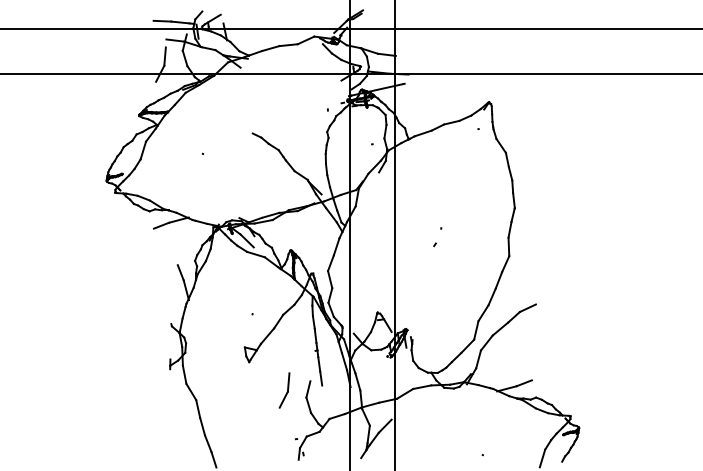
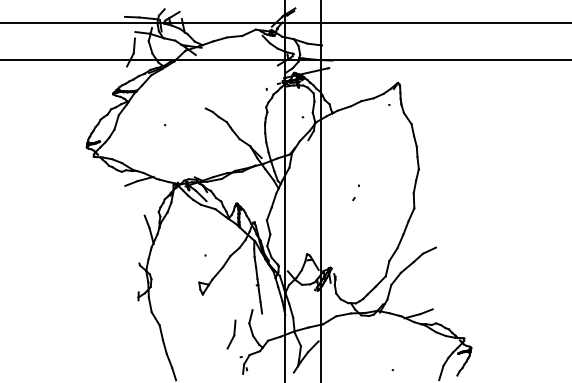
part: (284, 390) -> (231, 334), moved

